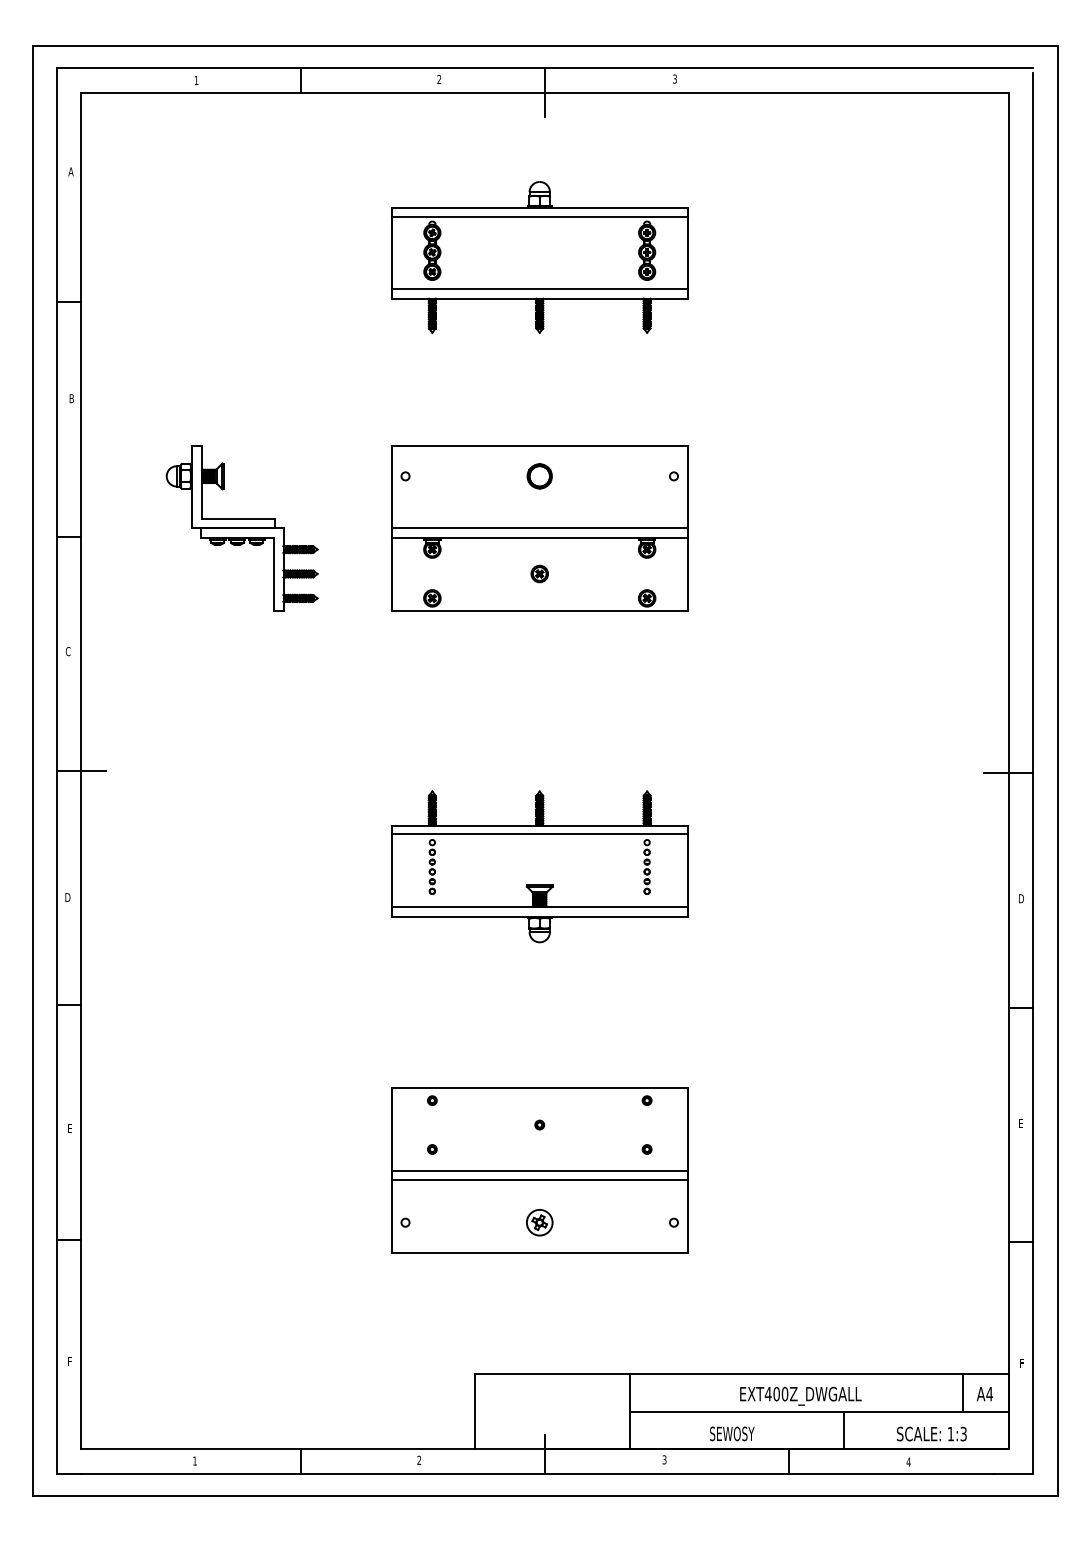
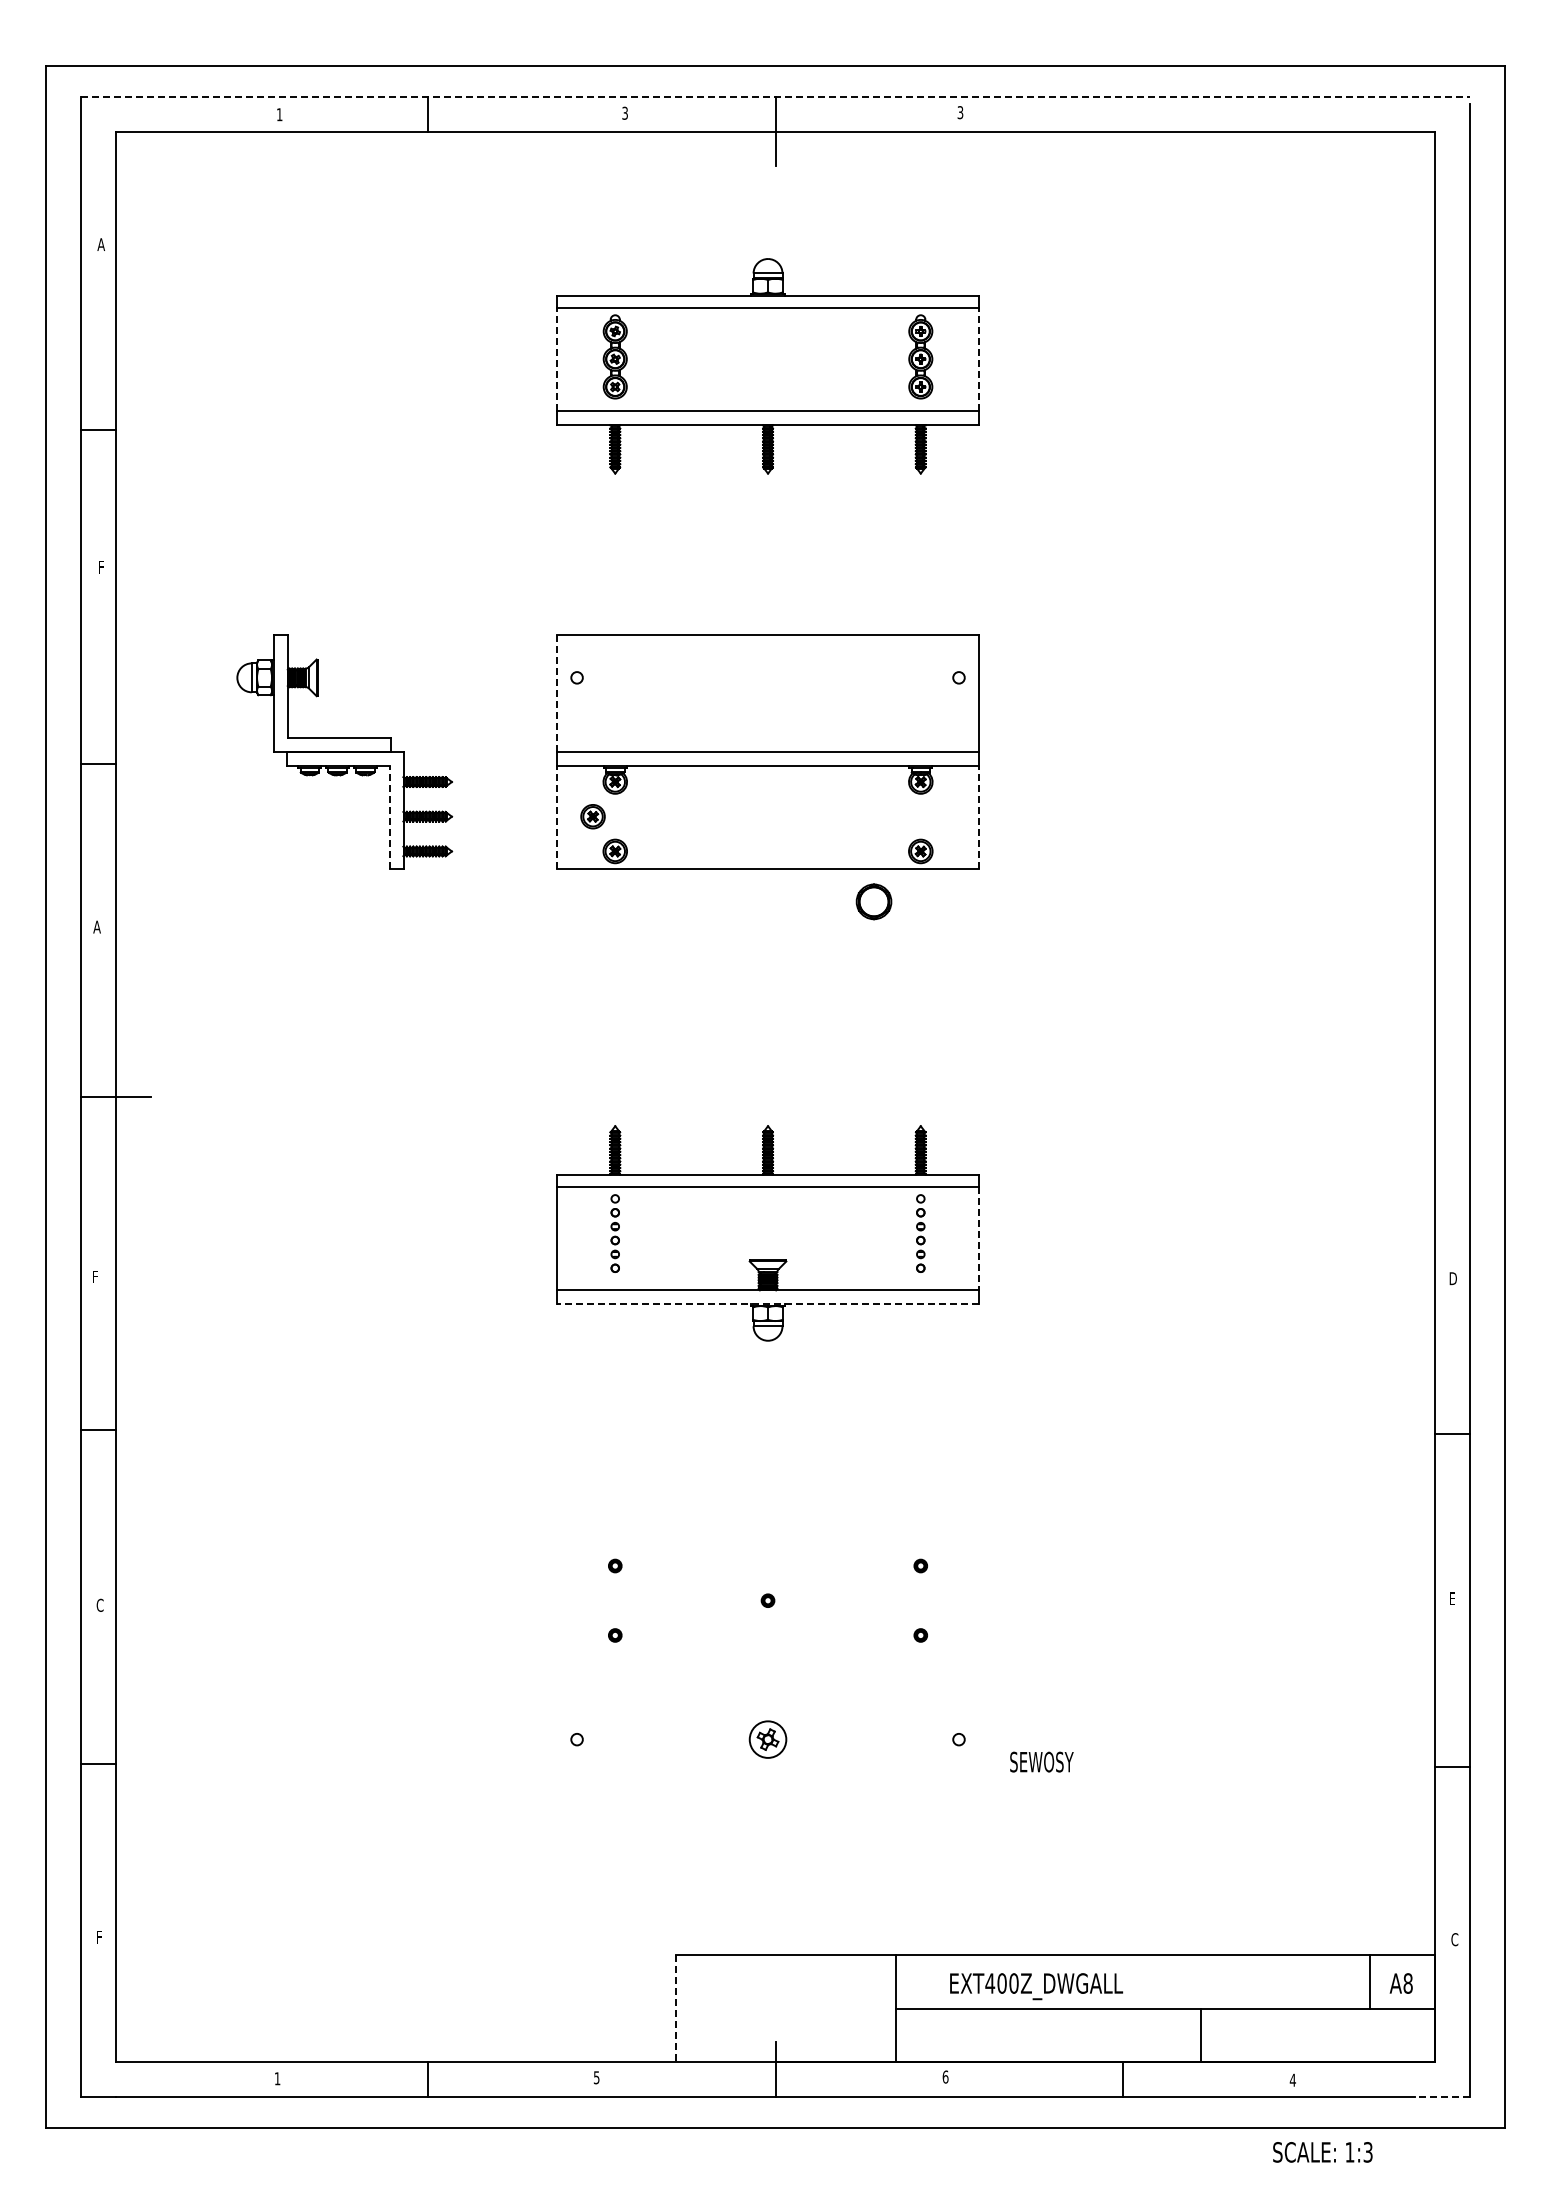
line: (545, 68) -> (776, 97), solid -> dashed
text: (438, 79) -> (624, 113), 2 -> 3
line: (391, 252) -> (557, 359), solid -> dashed
line: (687, 252) -> (978, 359), solid -> dashed
text: (71, 398) -> (102, 566), B -> F
part: (539, 476) -> (873, 901), moved
line: (391, 487) -> (557, 693), solid -> dashed
part: (539, 573) -> (592, 816), moved
line: (273, 574) -> (389, 817), solid -> dashed
line: (391, 574) -> (557, 817), solid -> dashed
line: (687, 574) -> (978, 817), solid -> dashed
text: (67, 651) -> (96, 926), C -> A
line: (1008, 773) -> (1434, 1100), removed
line: (687, 870) -> (978, 1238), solid -> dashed
text: (67, 897) -> (96, 1276), D -> F
line: (540, 916) -> (768, 1304), solid -> dashed
text: (69, 1127) -> (99, 1604), E -> C
part: (539, 1170) -> (767, 1665), removed
text: (1022, 1363) -> (1454, 1939), F -> C
text: (989, 1394) -> (1408, 1983), A4 -> A8
text: (800, 1396) -> (1036, 1986), moved
line: (475, 1411) -> (676, 2008), solid -> dashed
text: (731, 1433) -> (1041, 1761), moved
text: (931, 1434) -> (1322, 2152), moved
text: (664, 1459) -> (945, 2076), 3 -> 6
text: (419, 1460) -> (596, 2077), 2 -> 5
line: (1013, 1473) -> (1442, 2096), solid -> dashed

